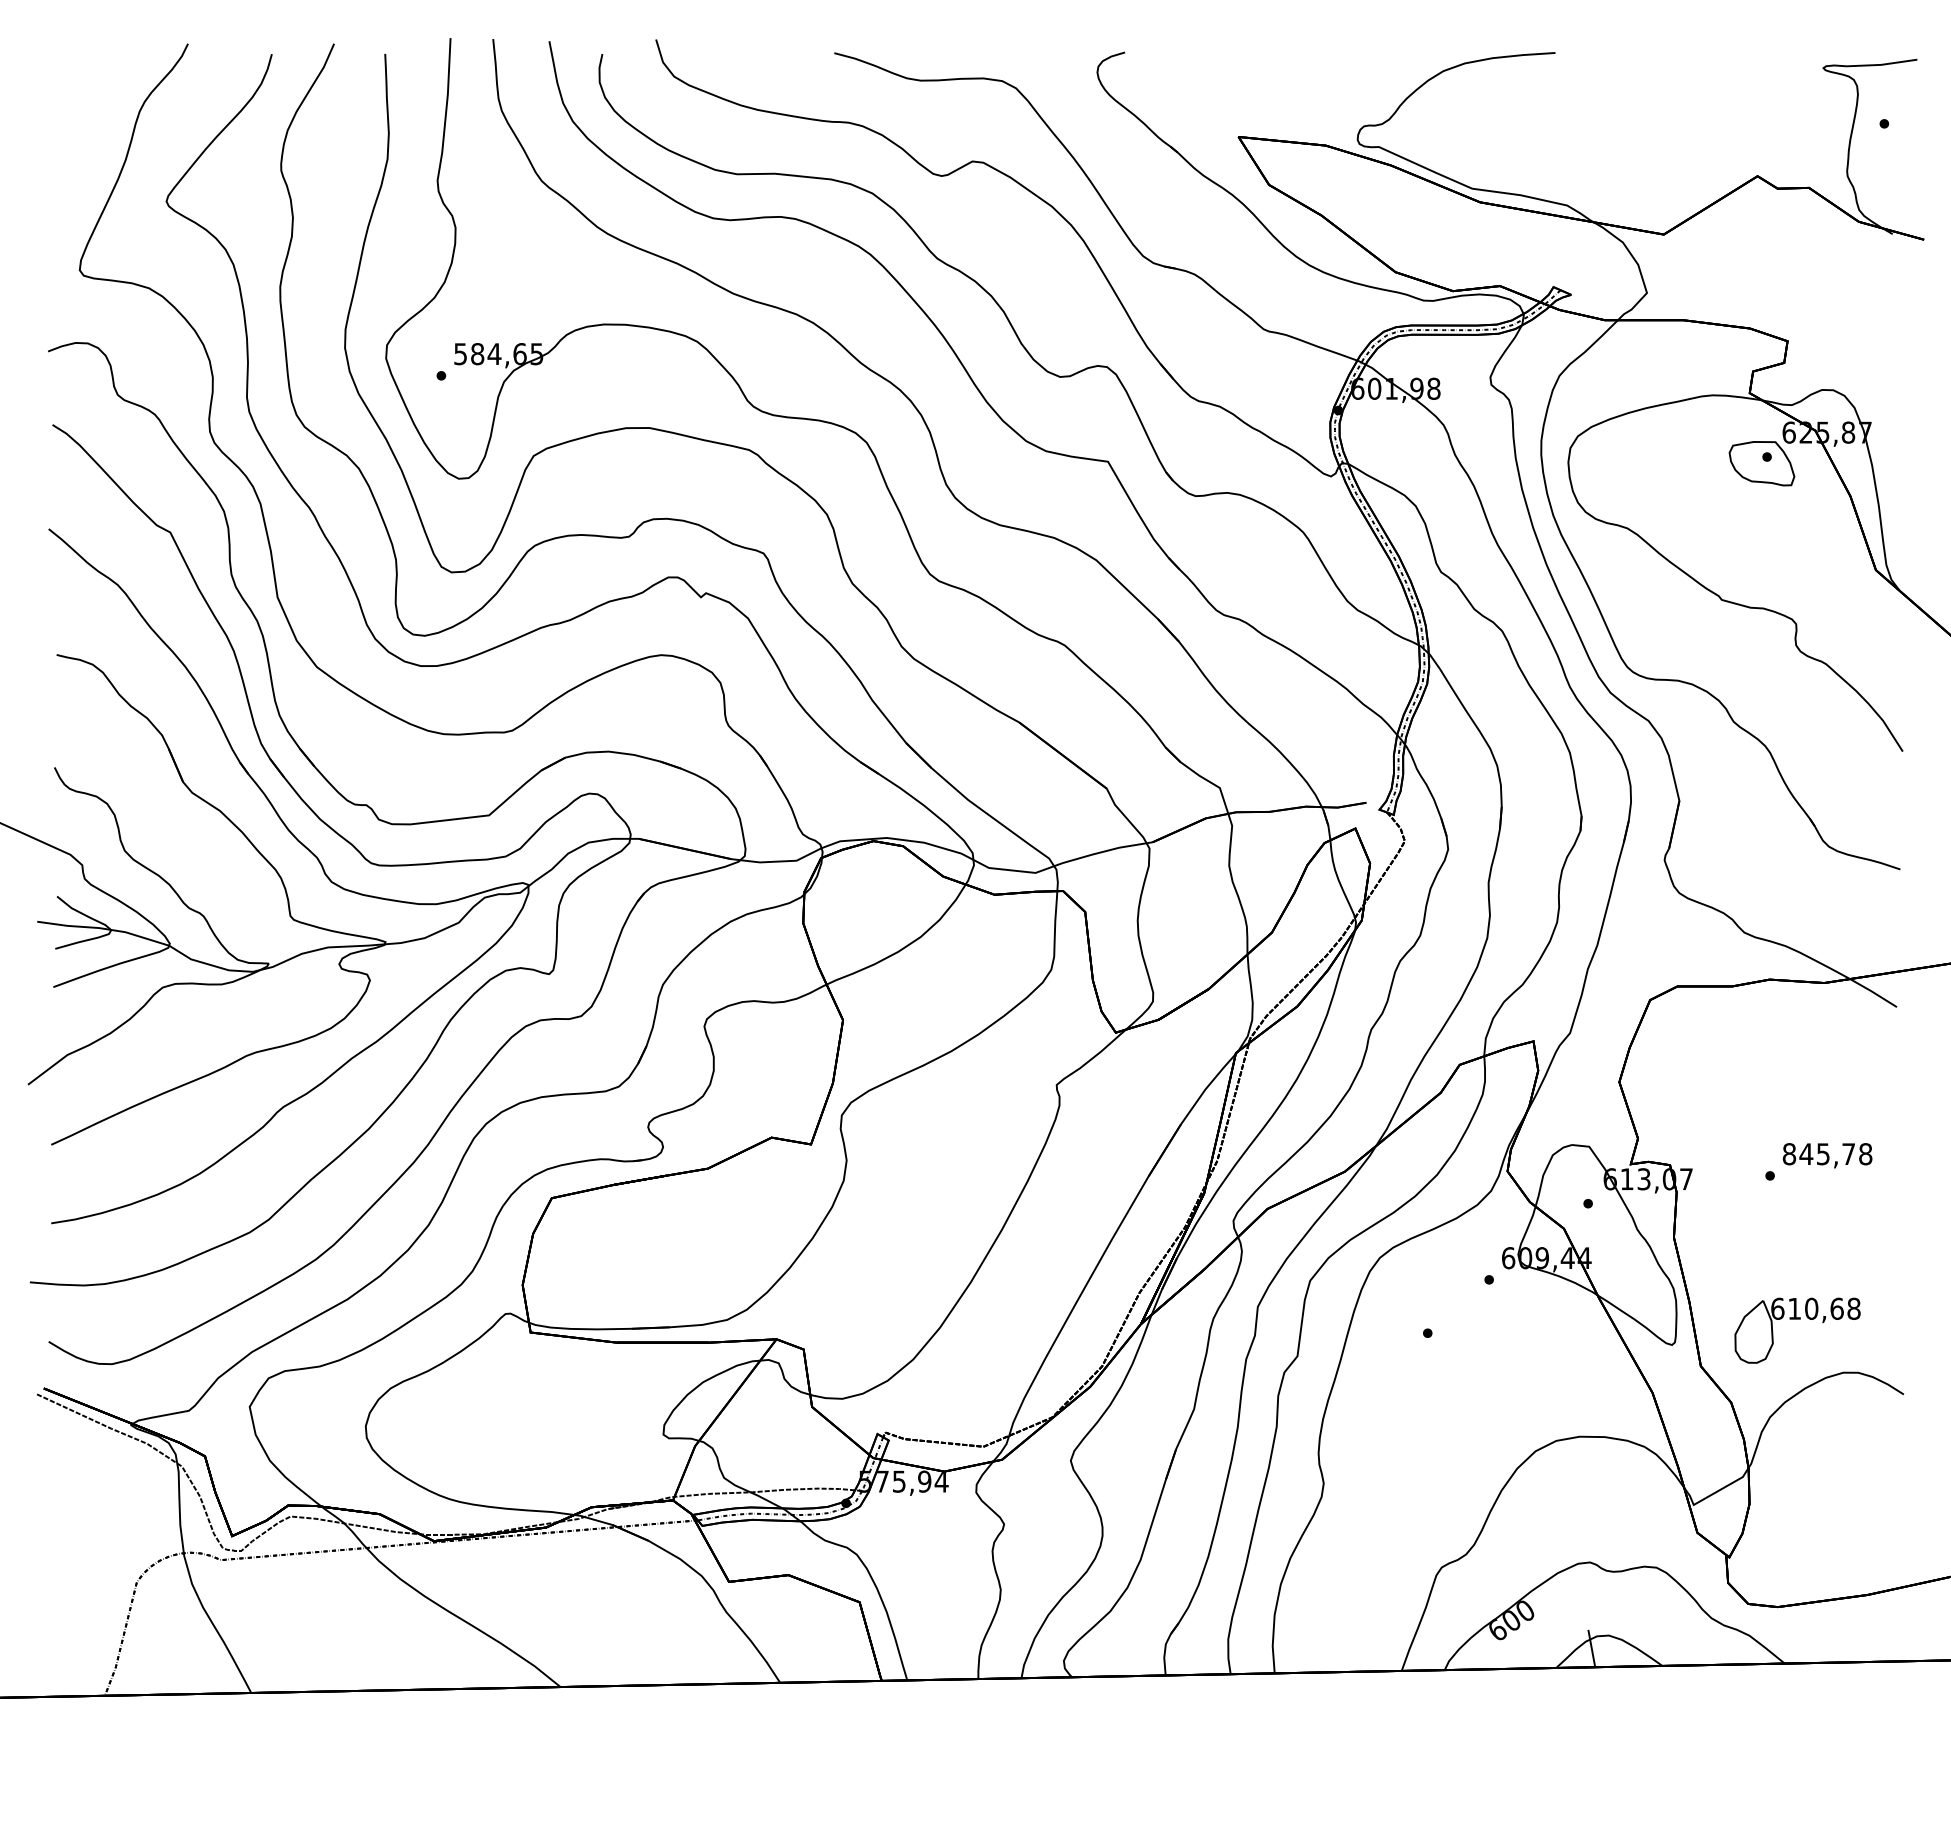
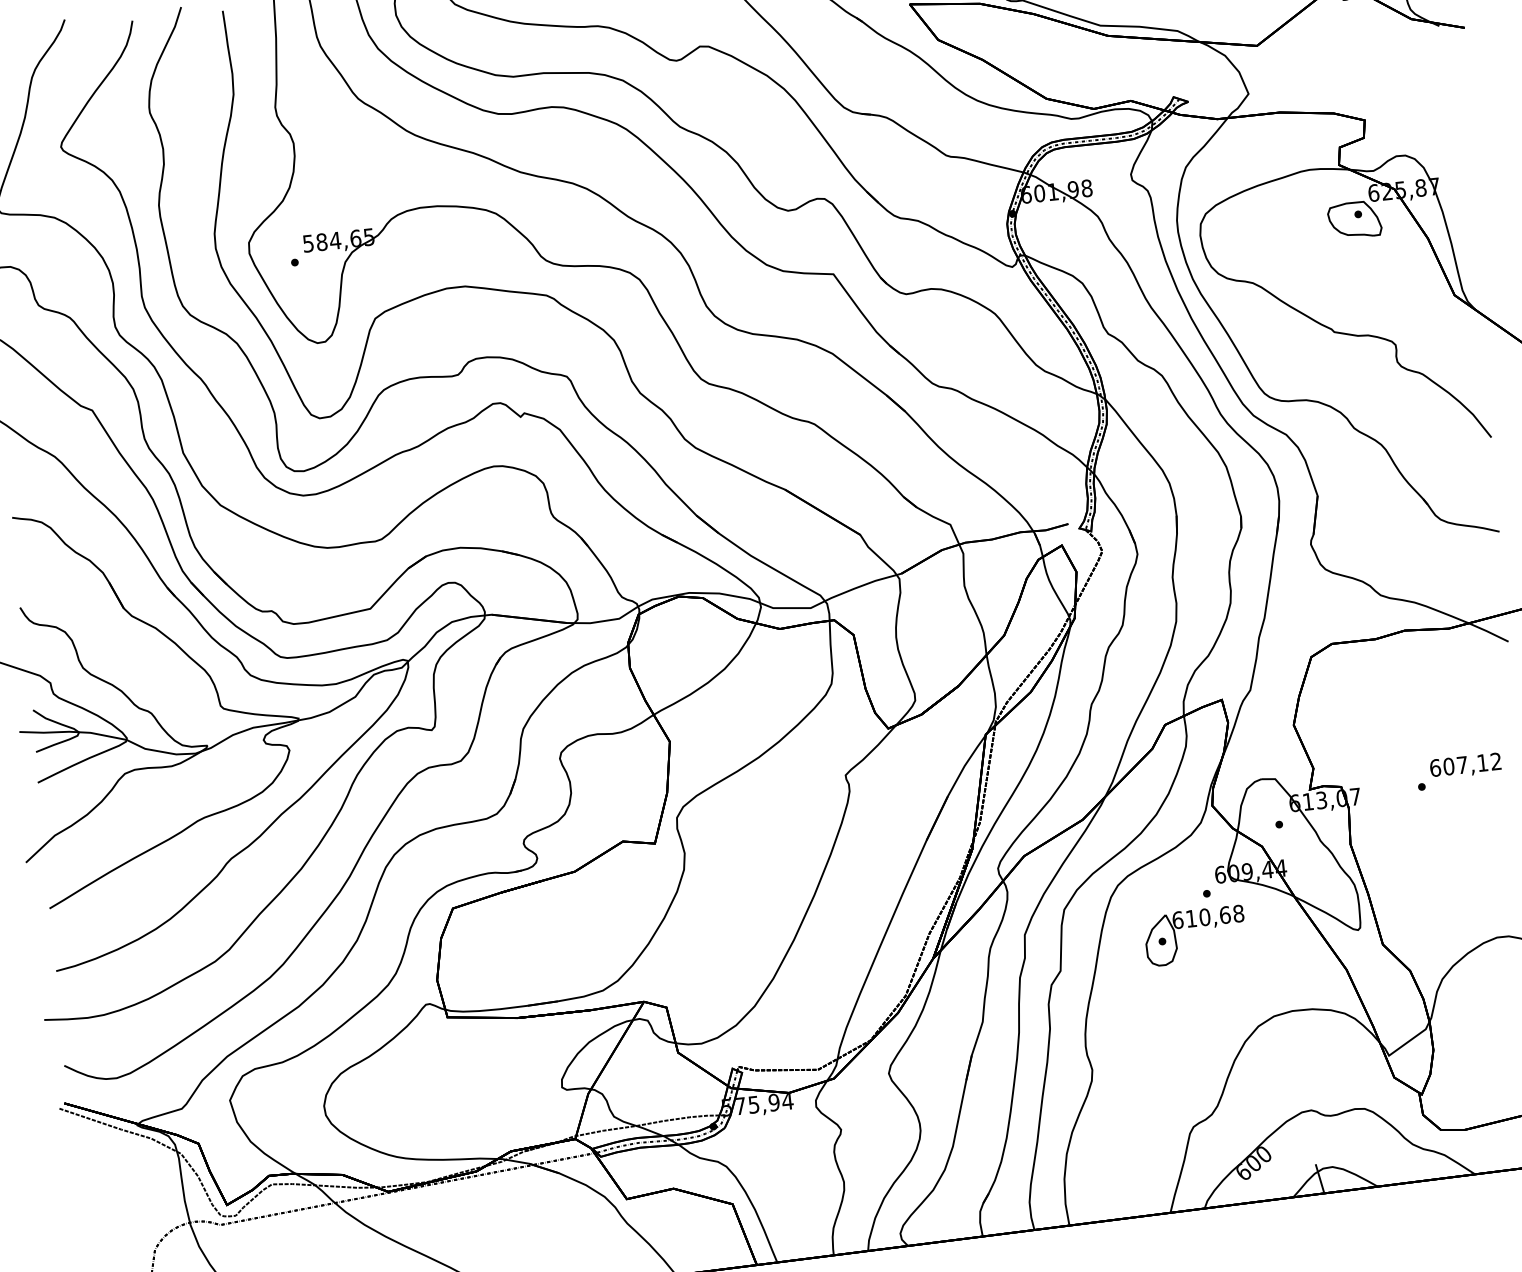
text: (1827, 1154) -> (1465, 765), 845,78 -> 607,12
part: (1797, 1319) -> (1194, 927), moved

